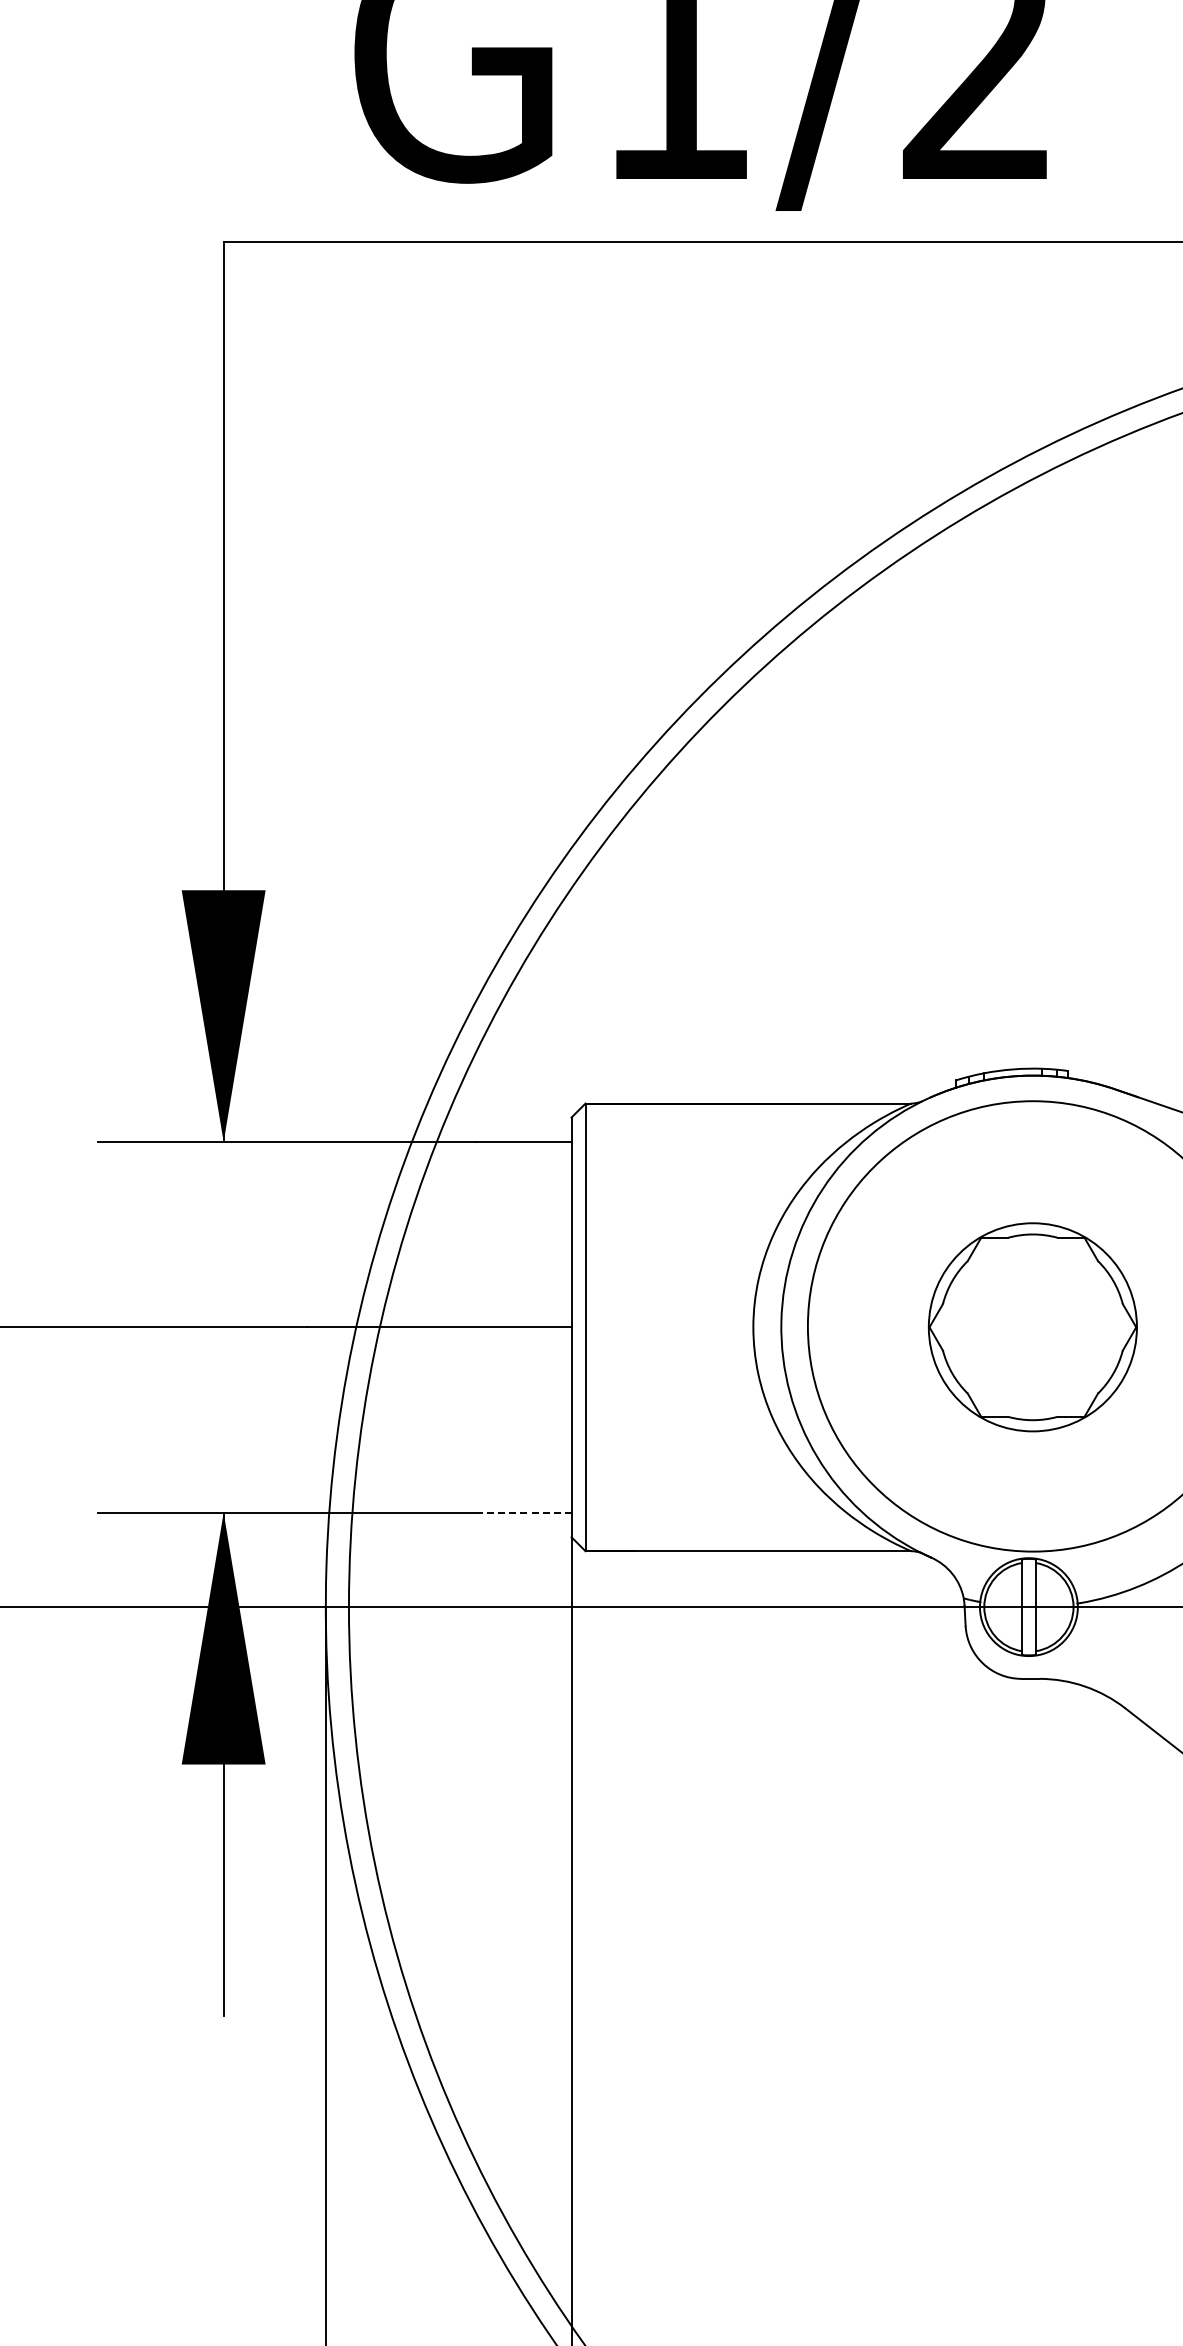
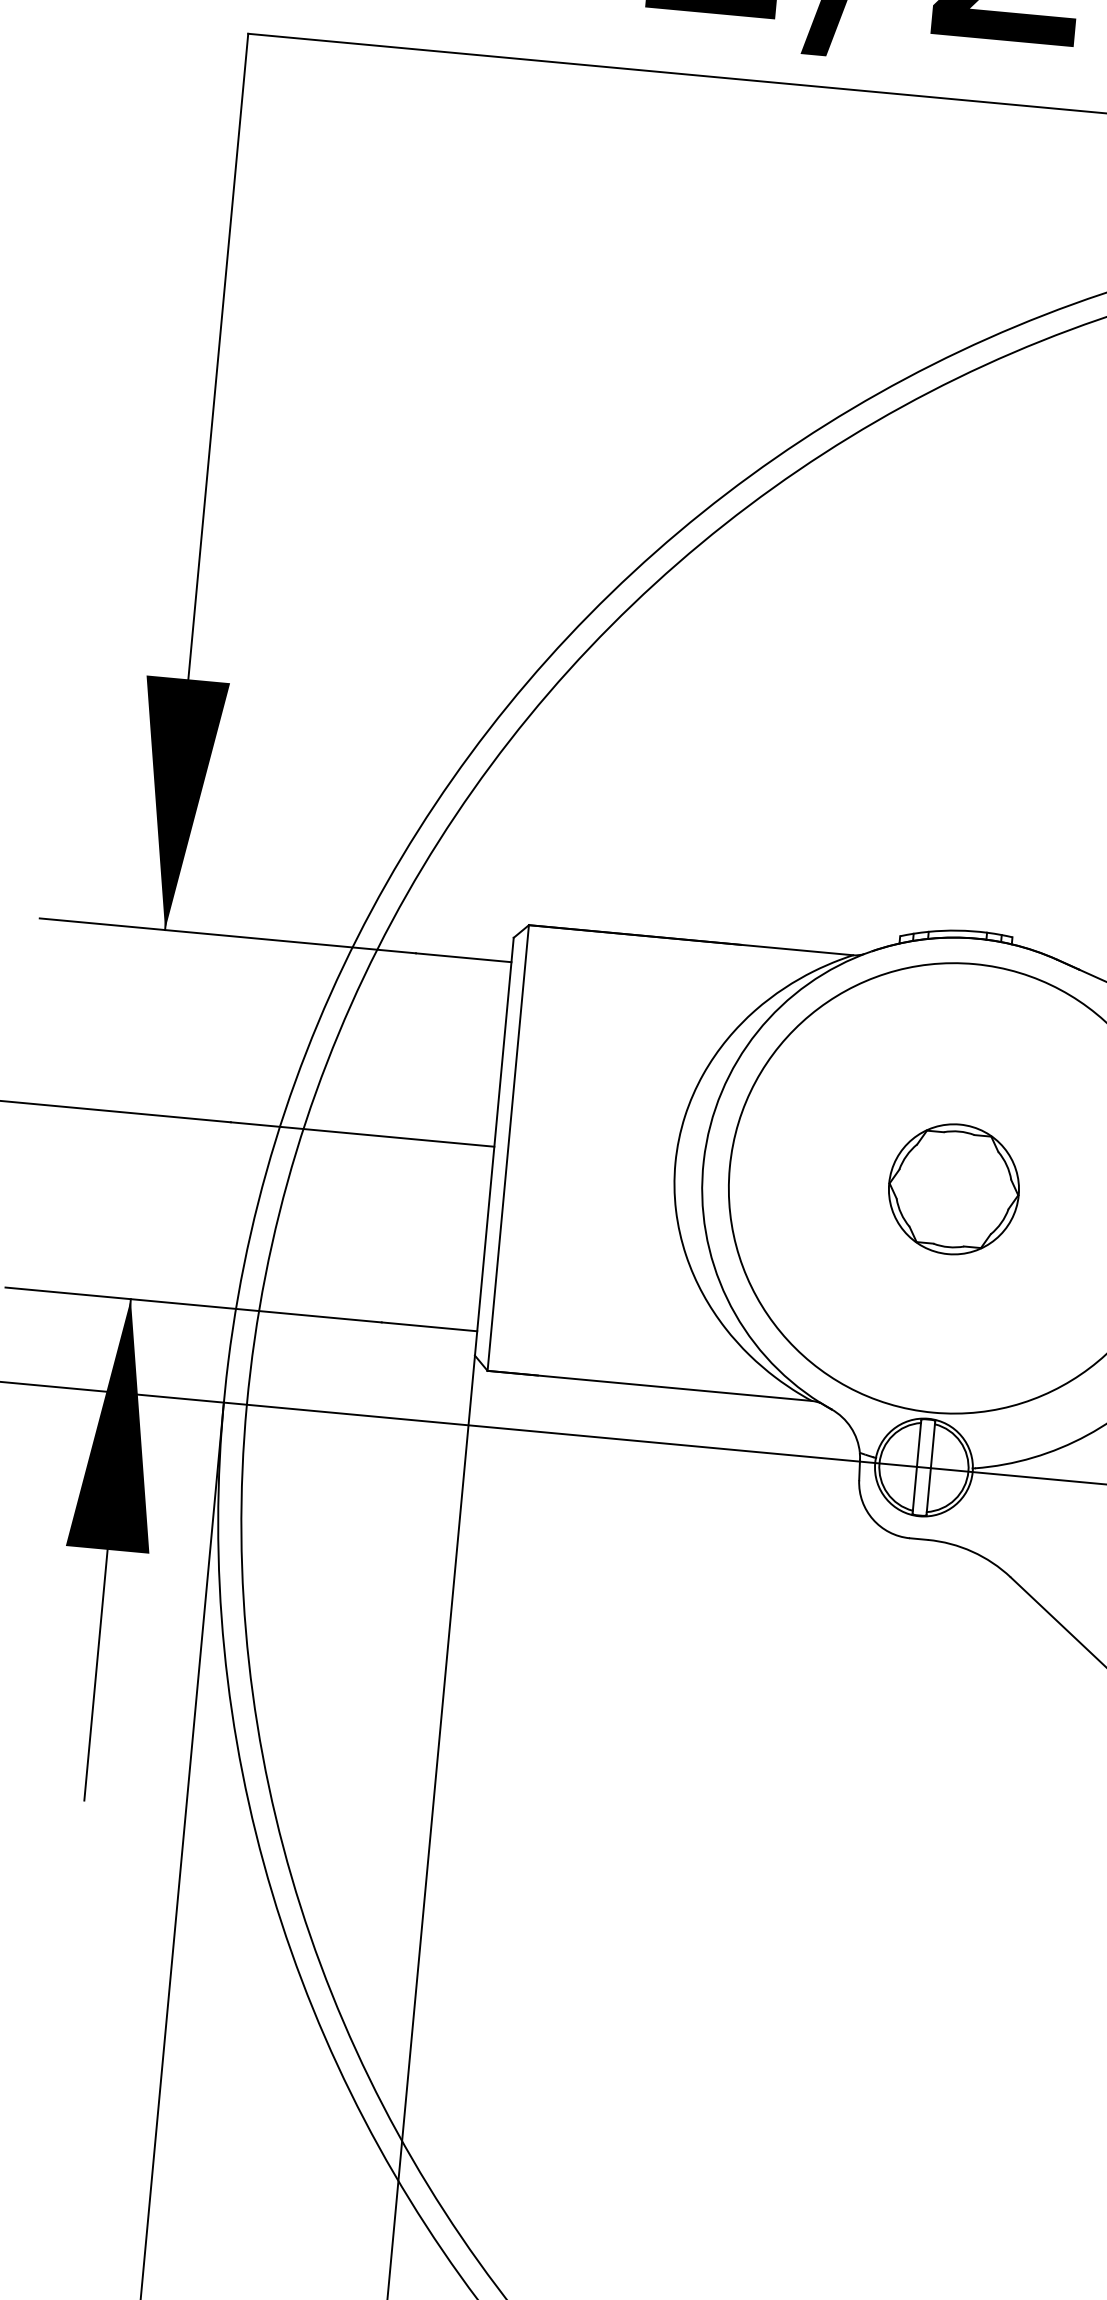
part: (1033, 1327) -> (954, 1189), size x0.62
line: (523, 1512) -> (429, 1326), dashed -> solid

